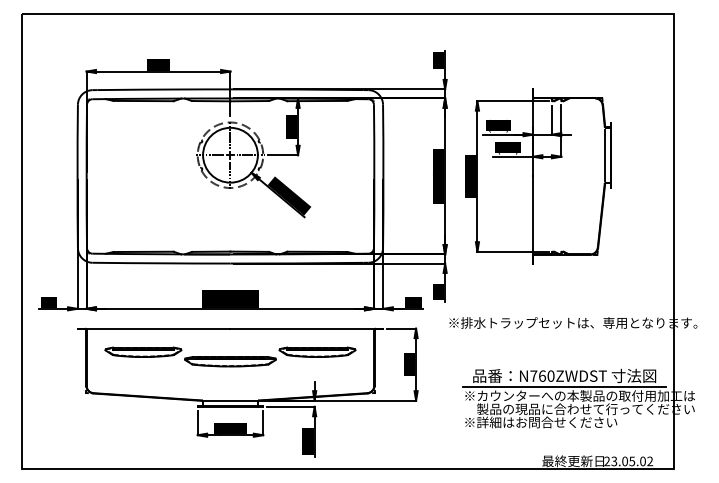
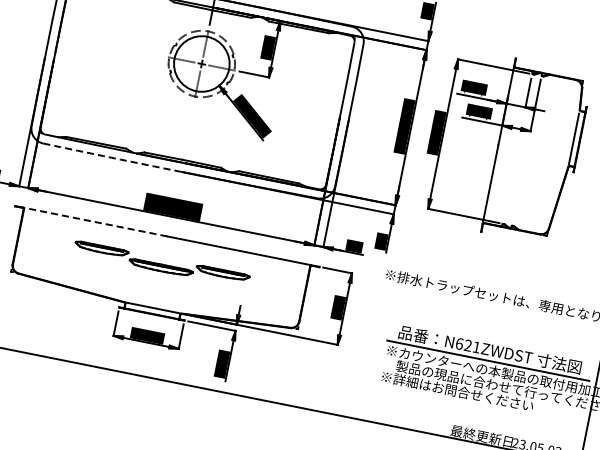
arc: (161, 263) -> (111, 157), solid -> dashed
line: (153, 328) -> (90, 220), solid -> dashed
part: (230, 356) -> (161, 264), size x0.7
text: (542, 375) -> (468, 344), N760ZWDST -> N621ZWDST

